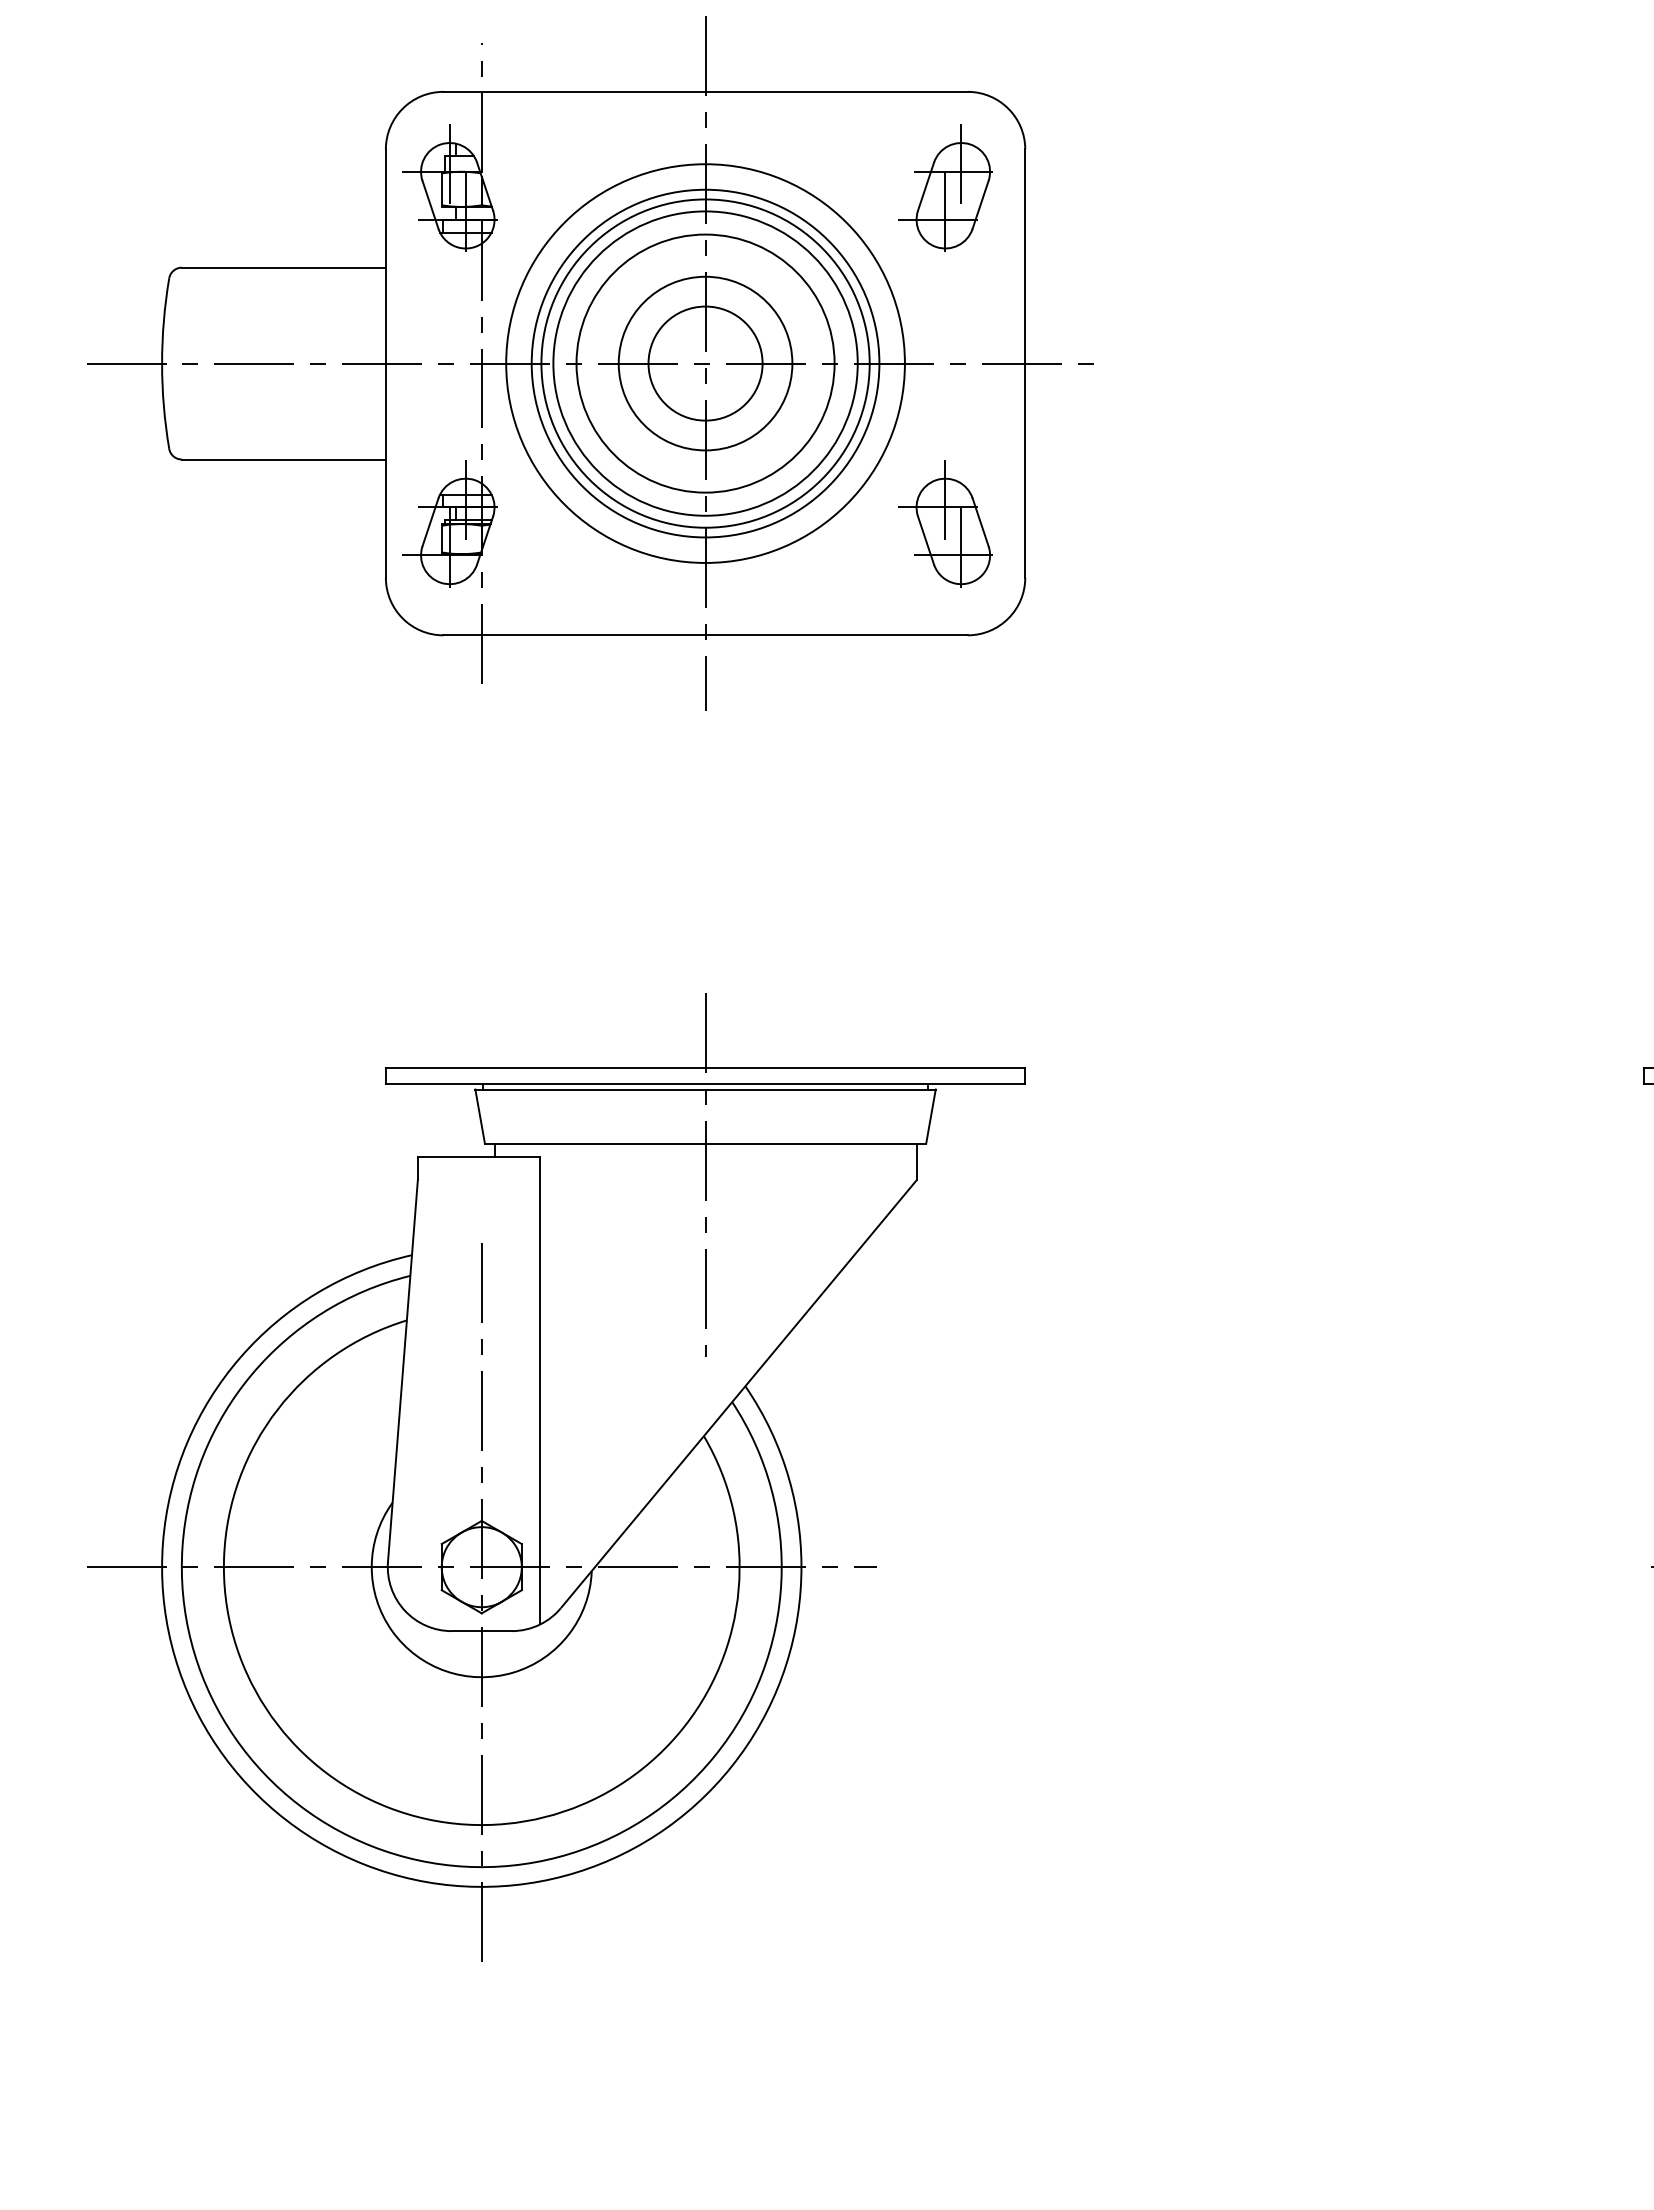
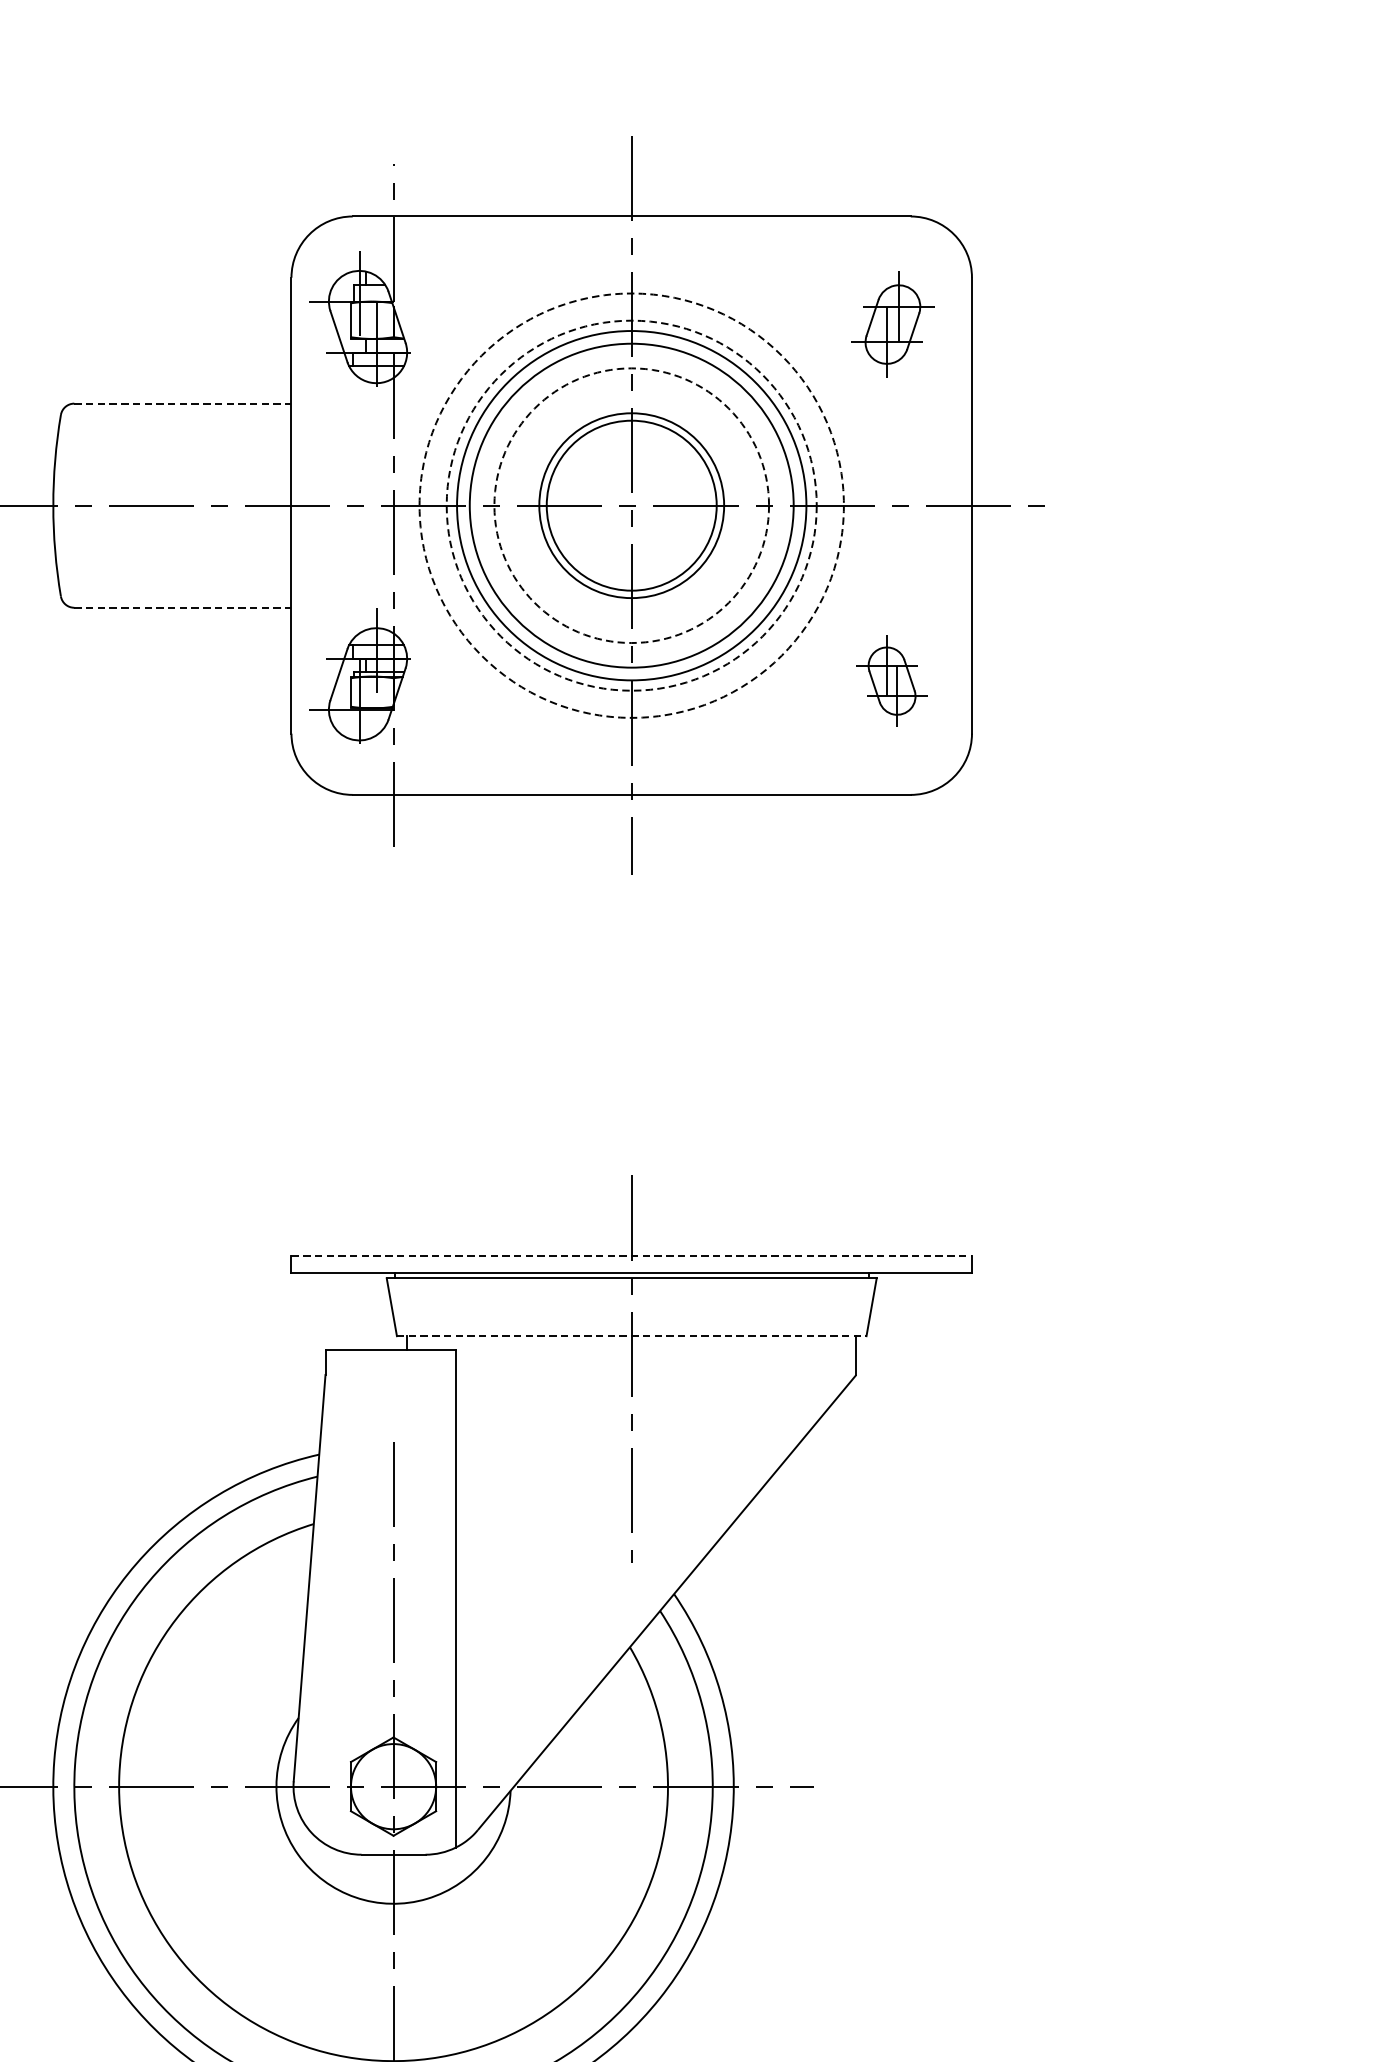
part: (945, 187) -> (887, 318), size x0.7
line: (283, 267) -> (182, 403), solid -> dashed
circle: (705, 363) -> (631, 505), size x1.4
circle: (705, 363) -> (631, 505), solid -> dashed
circle: (705, 363) -> (631, 505), solid -> dashed
circle: (705, 363) -> (631, 505), solid -> dashed
line: (283, 459) -> (182, 607), solid -> dashed
part: (945, 523) -> (887, 675), size x0.6
line: (705, 1068) -> (631, 1255), solid -> dashed
line: (705, 1143) -> (631, 1335), solid -> dashed

